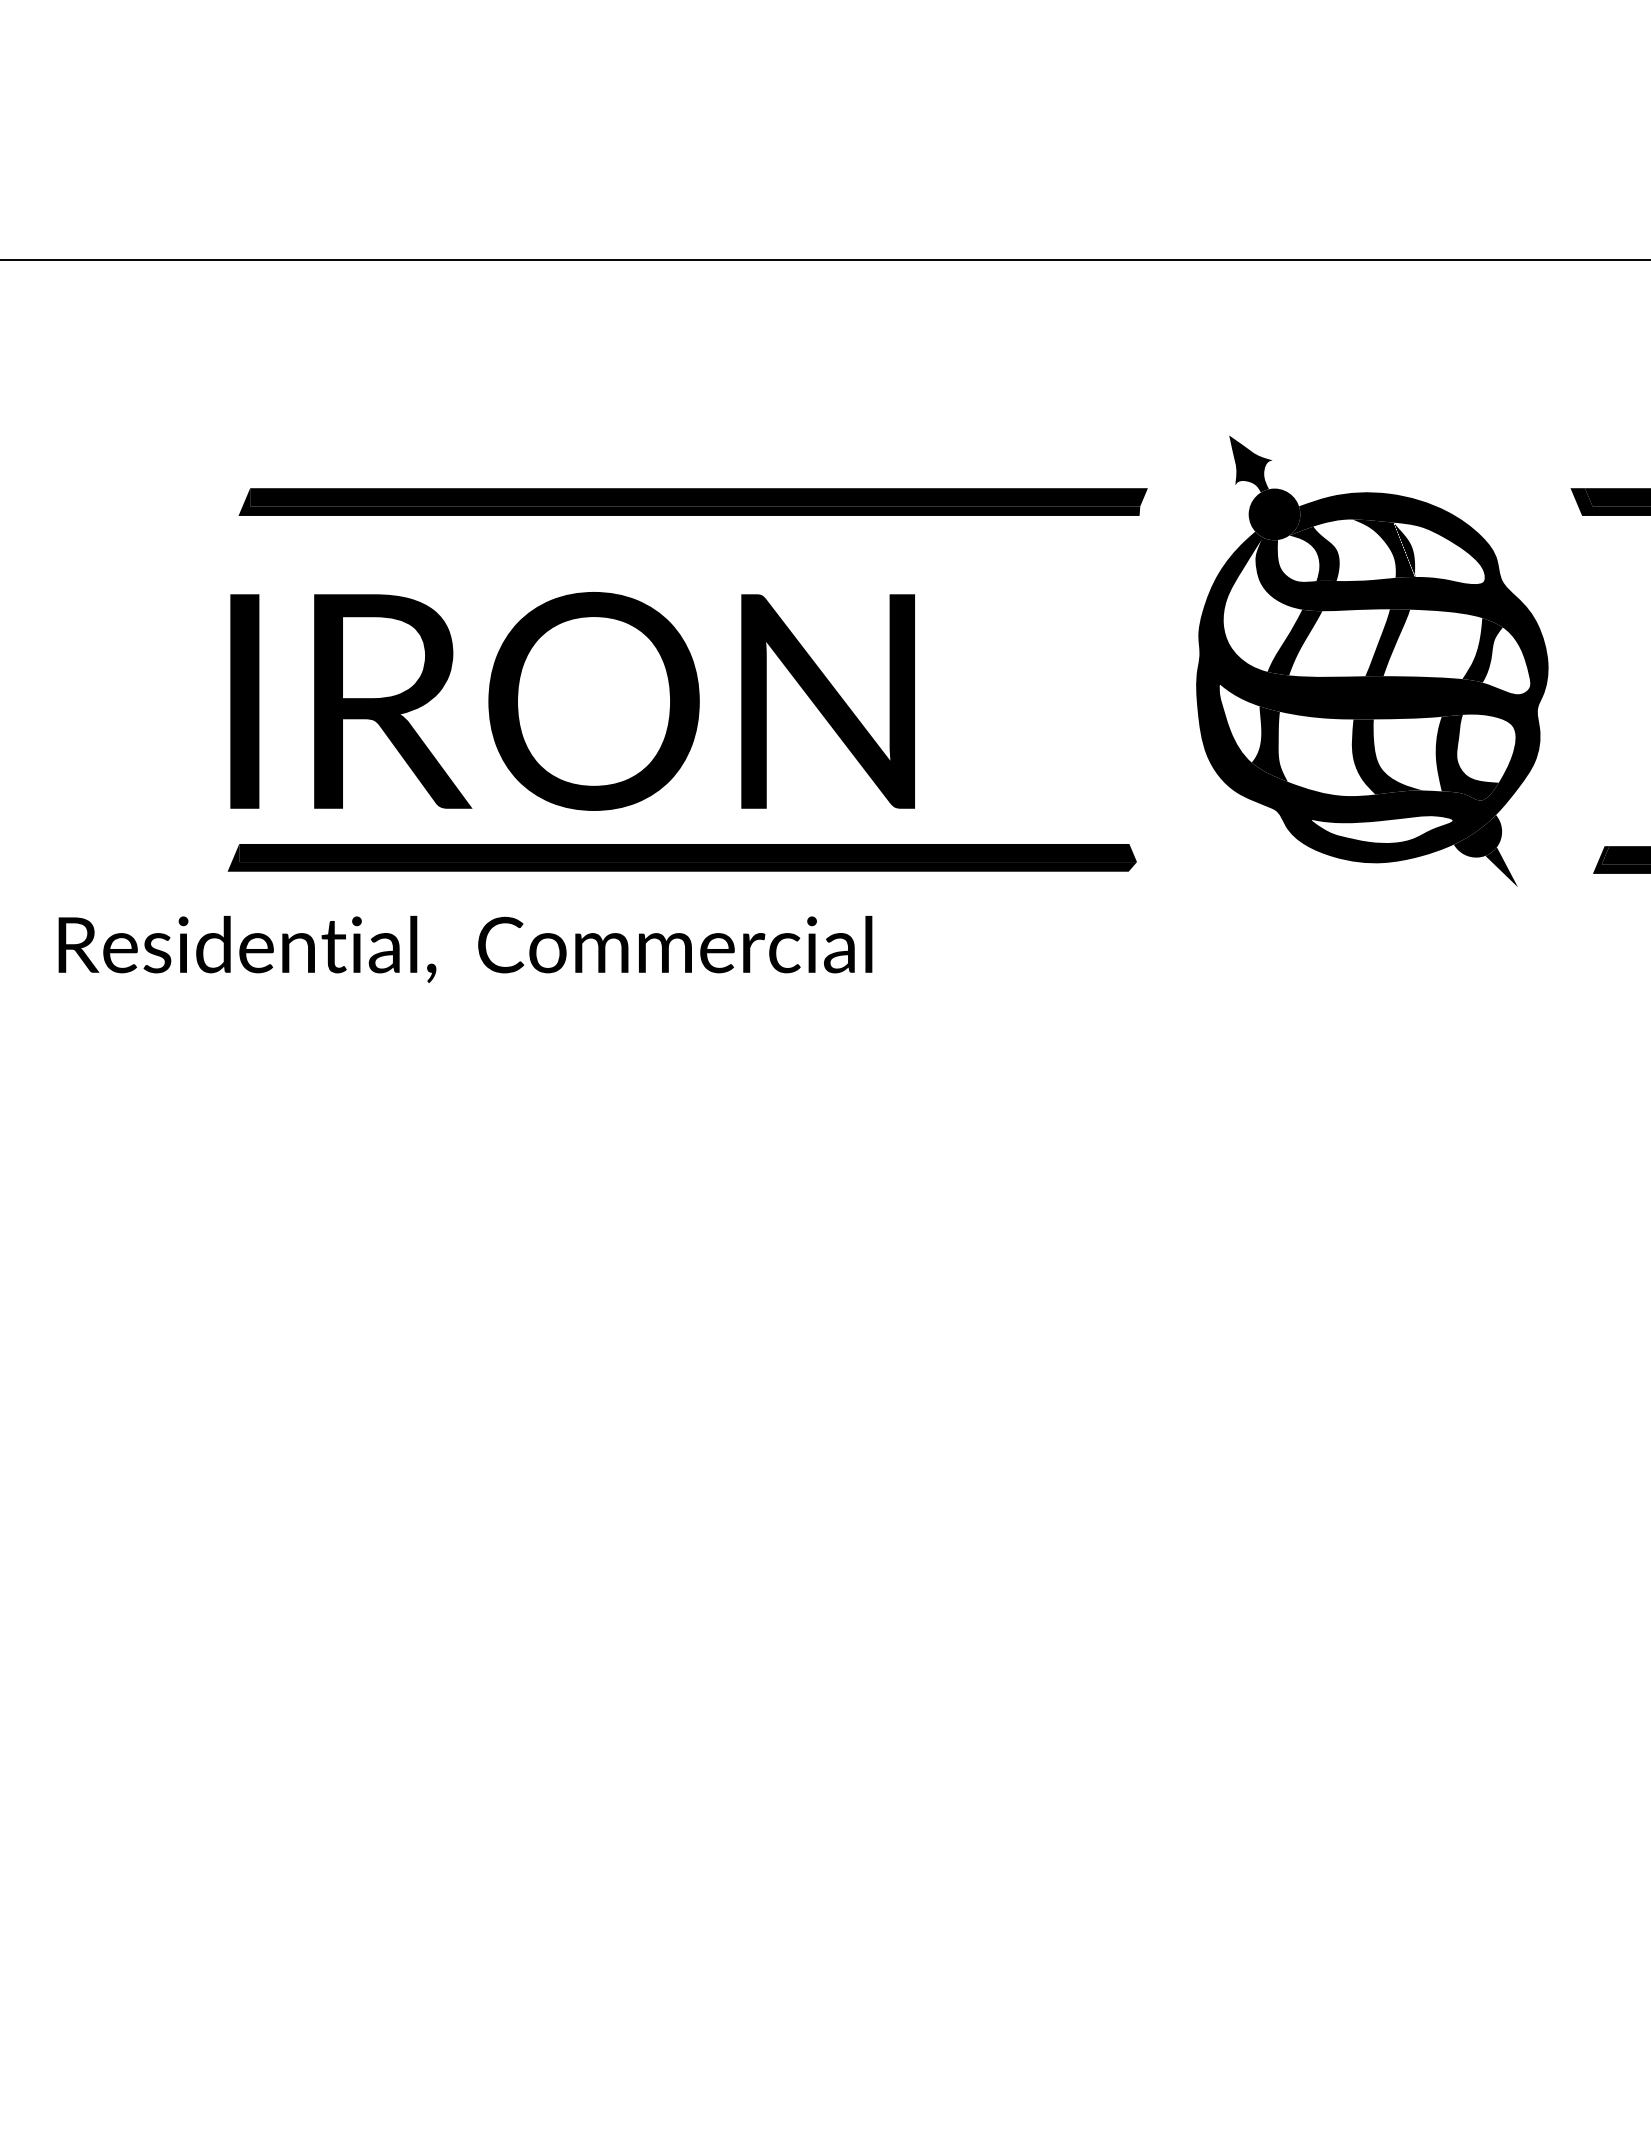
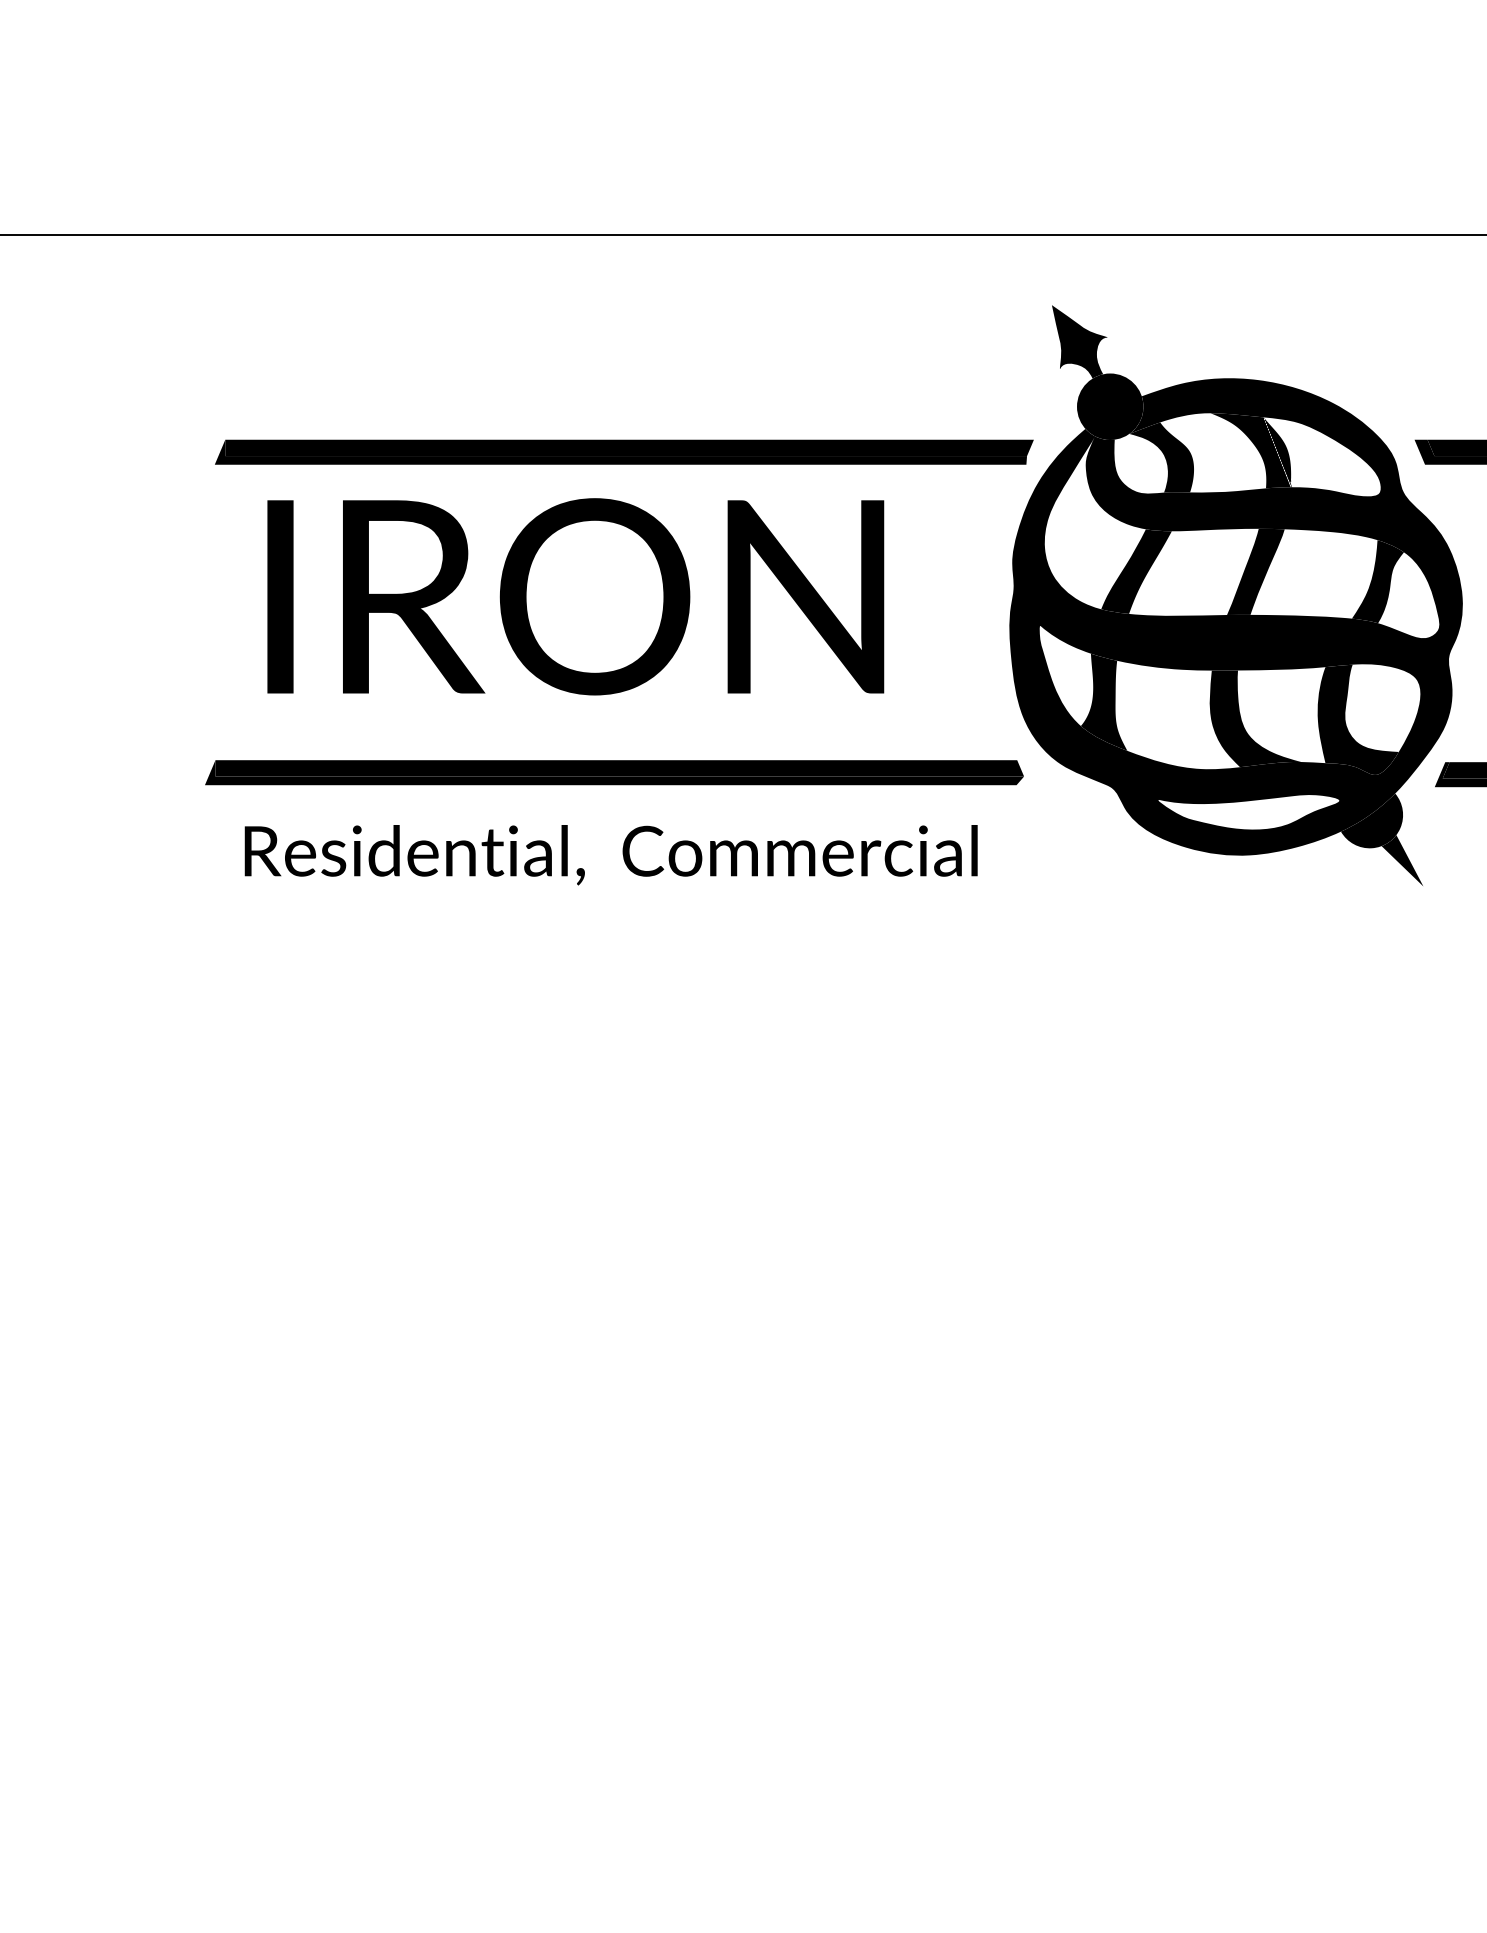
part: (1371, 661) -> (1235, 595), size x1.43
text: (572, 701) -> (575, 596), moved
text: (464, 949) -> (610, 855), moved

